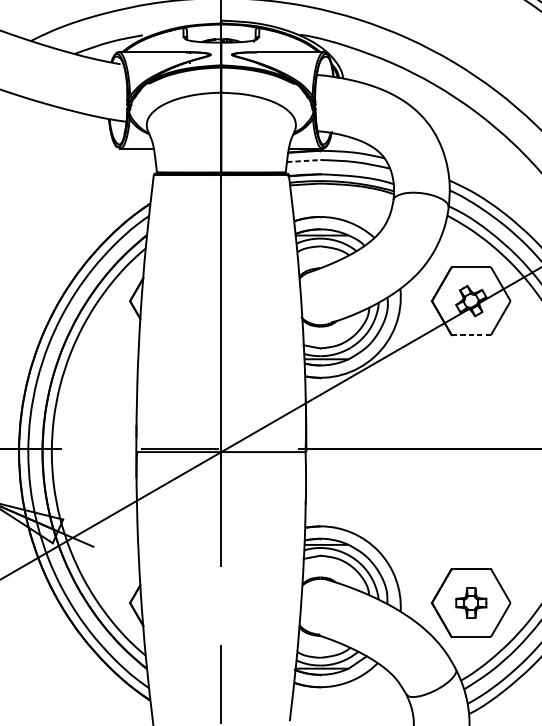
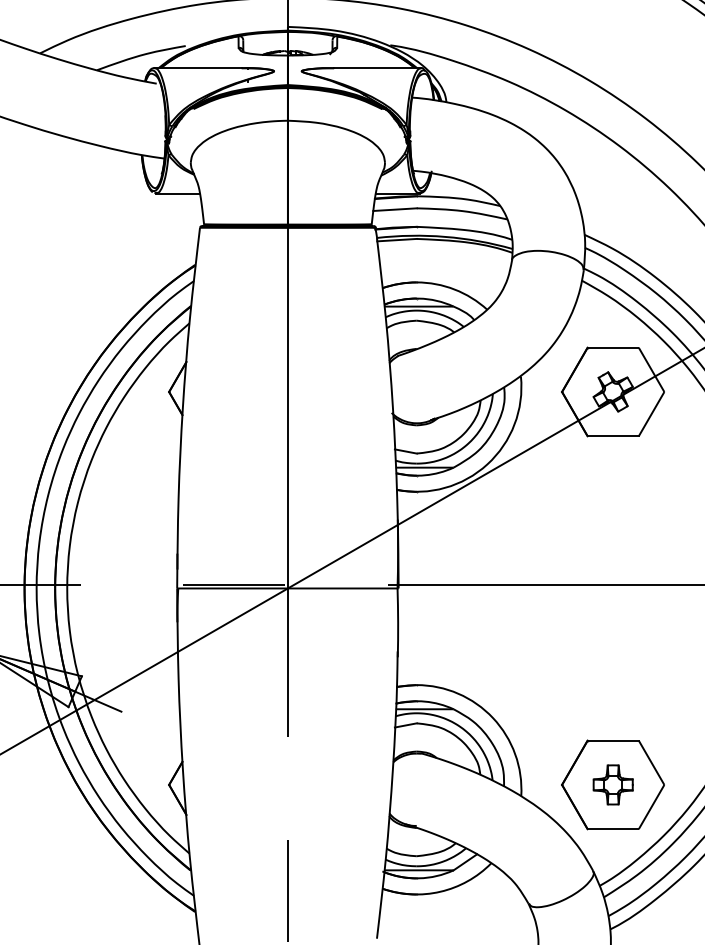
line: (304, 160) -> (395, 209), dashed -> solid
line: (471, 335) -> (613, 436), dashed -> solid

